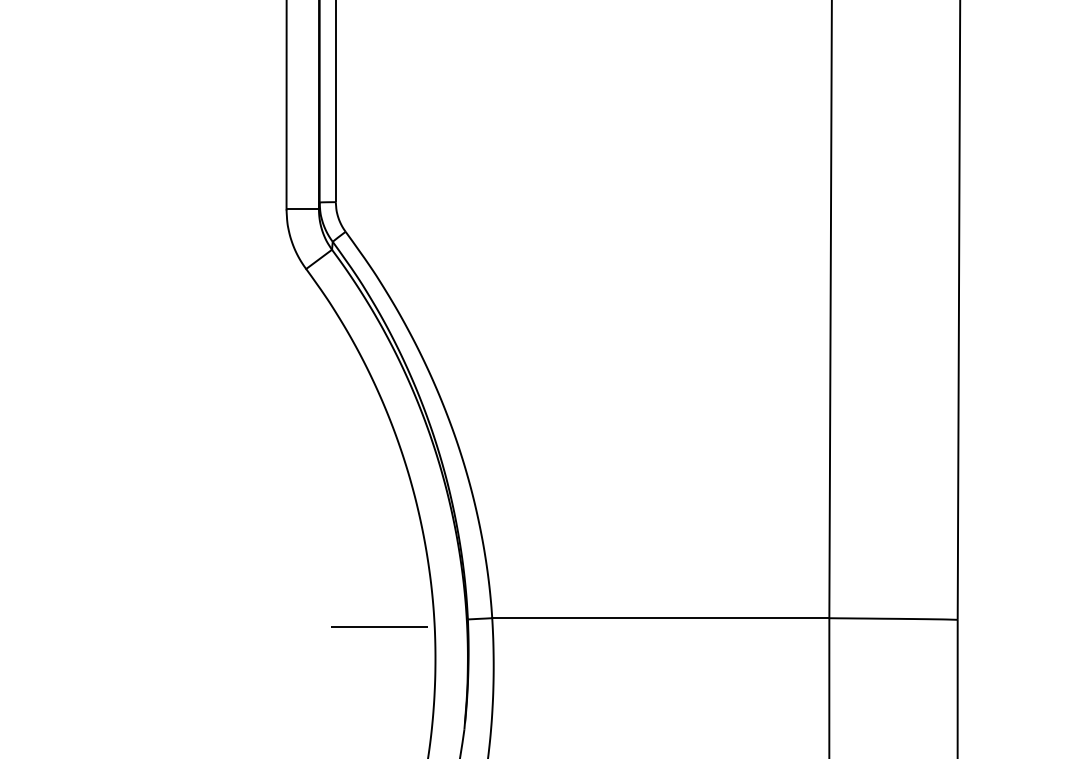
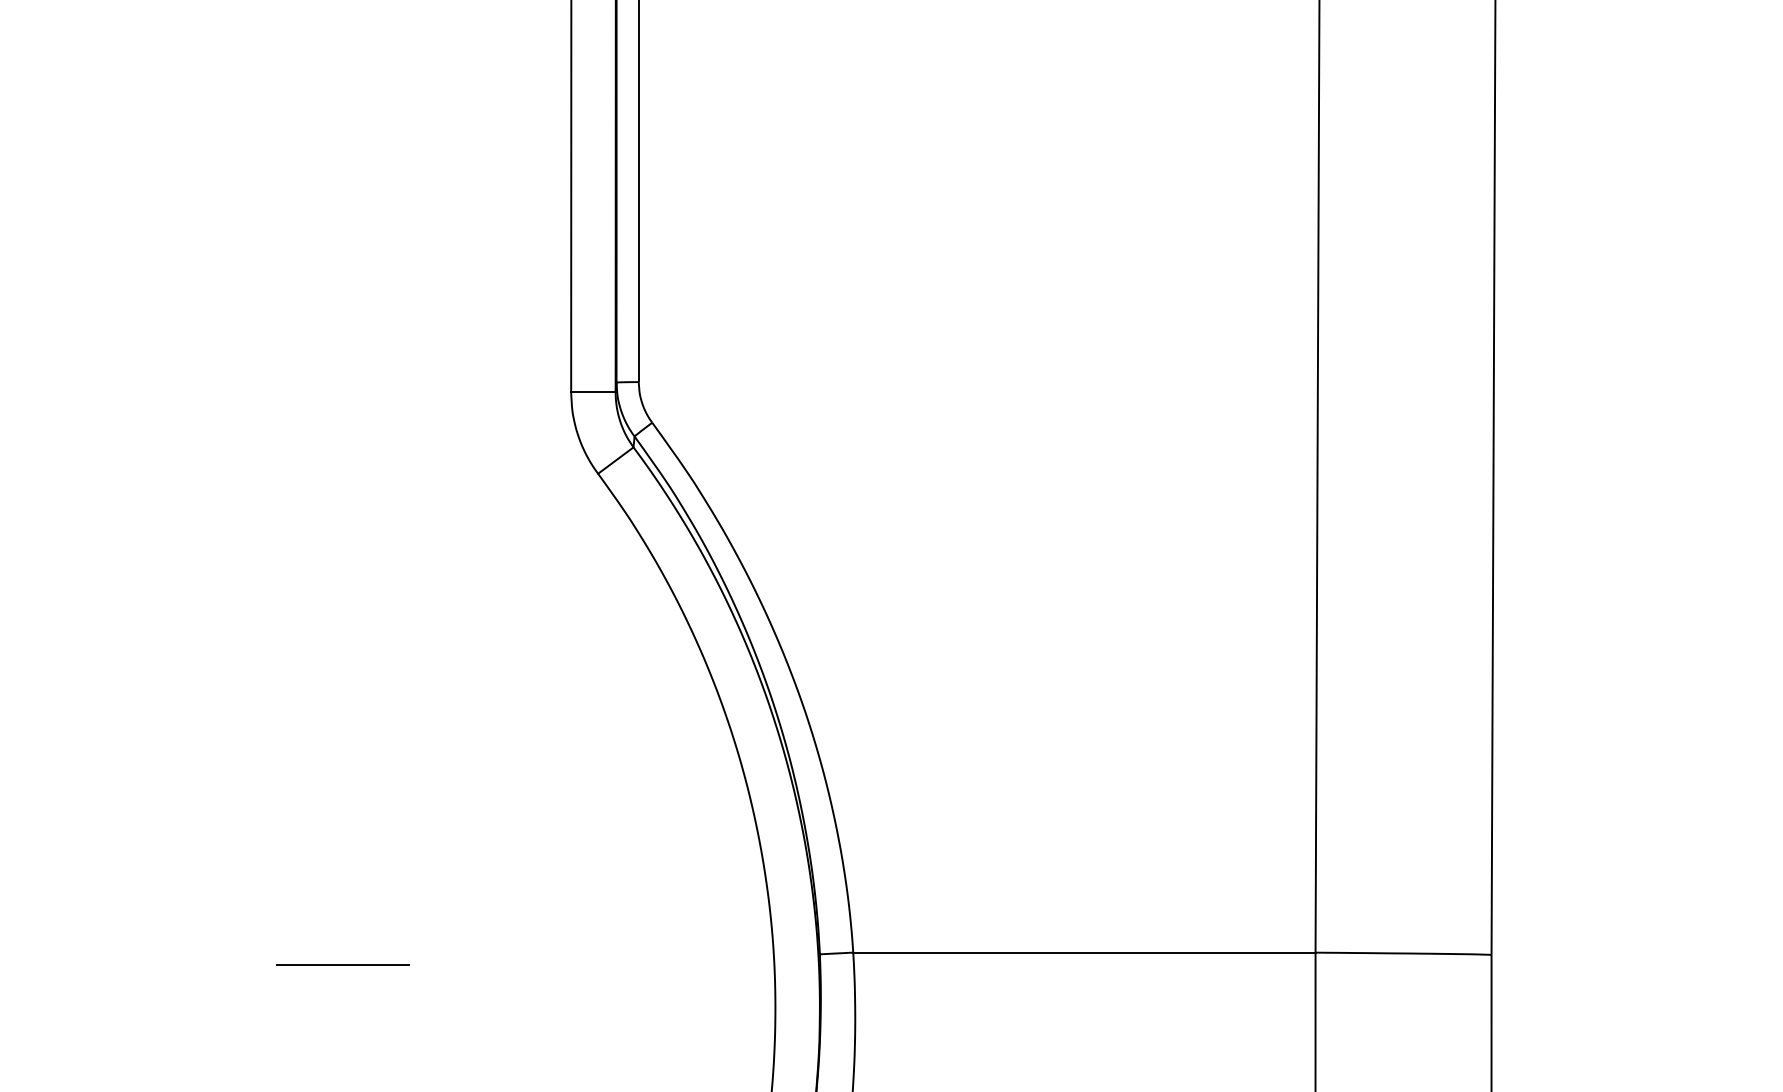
line: (378, 626) -> (342, 964), moved

